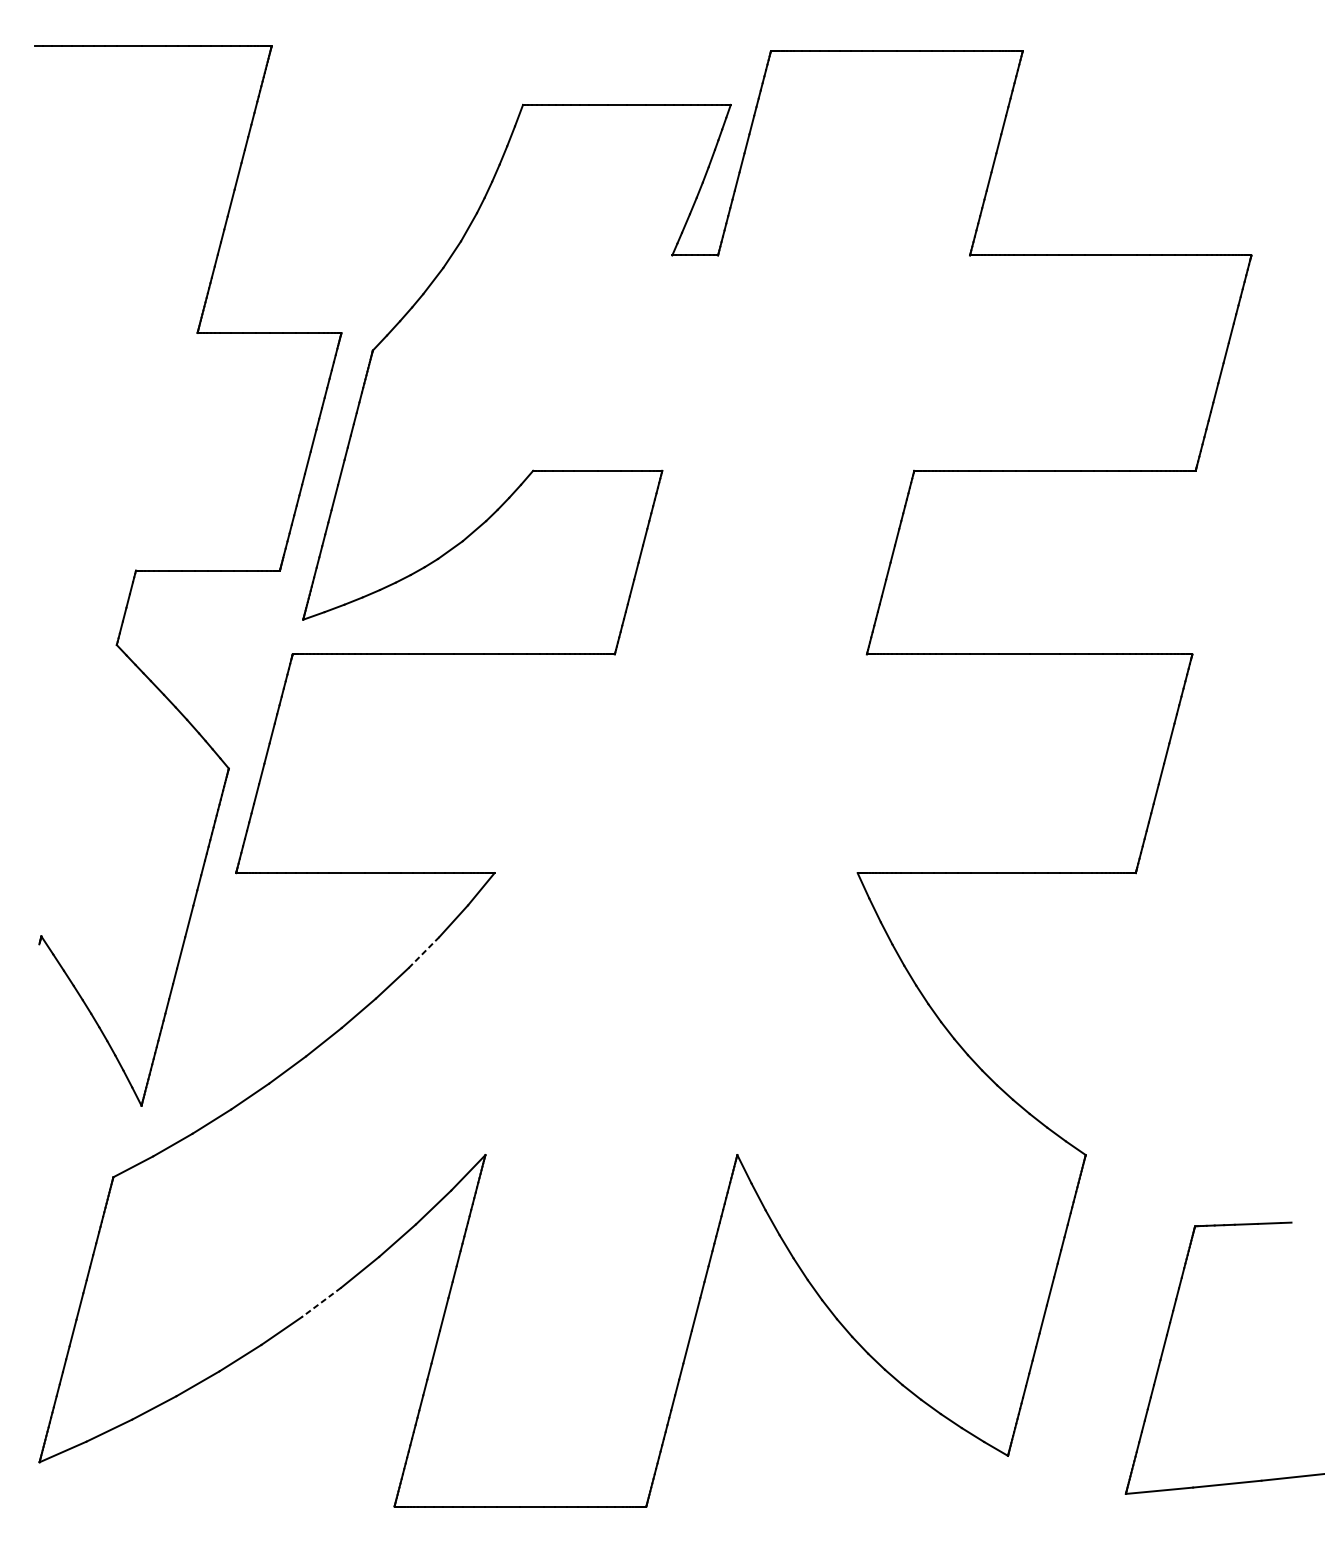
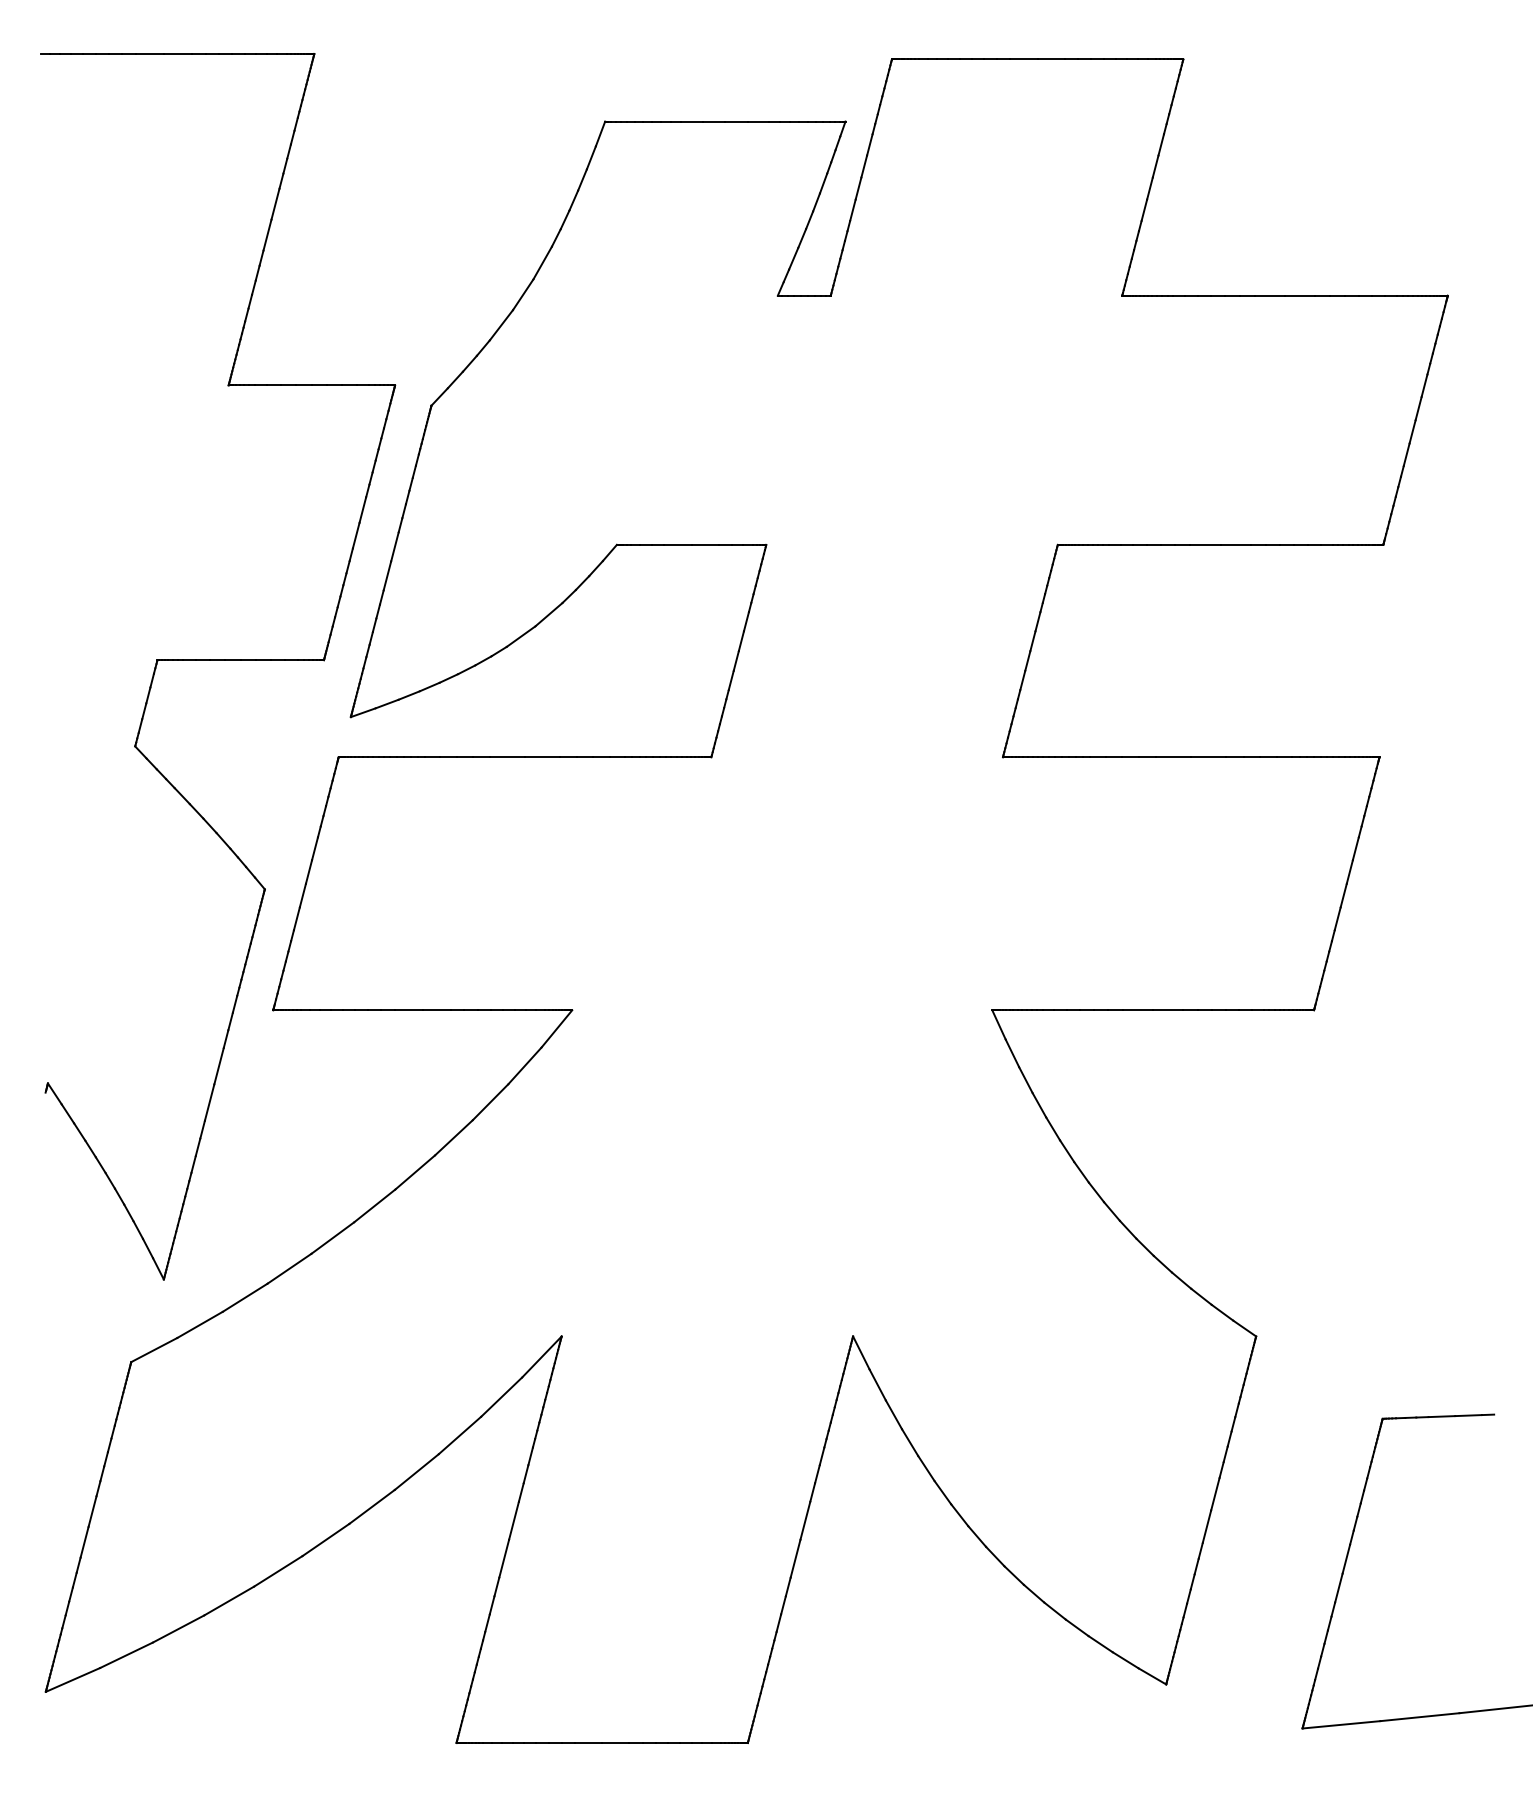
line: (423, 951) -> (490, 1101), dashed -> solid
line: (321, 1302) -> (371, 1507), dashed -> solid

